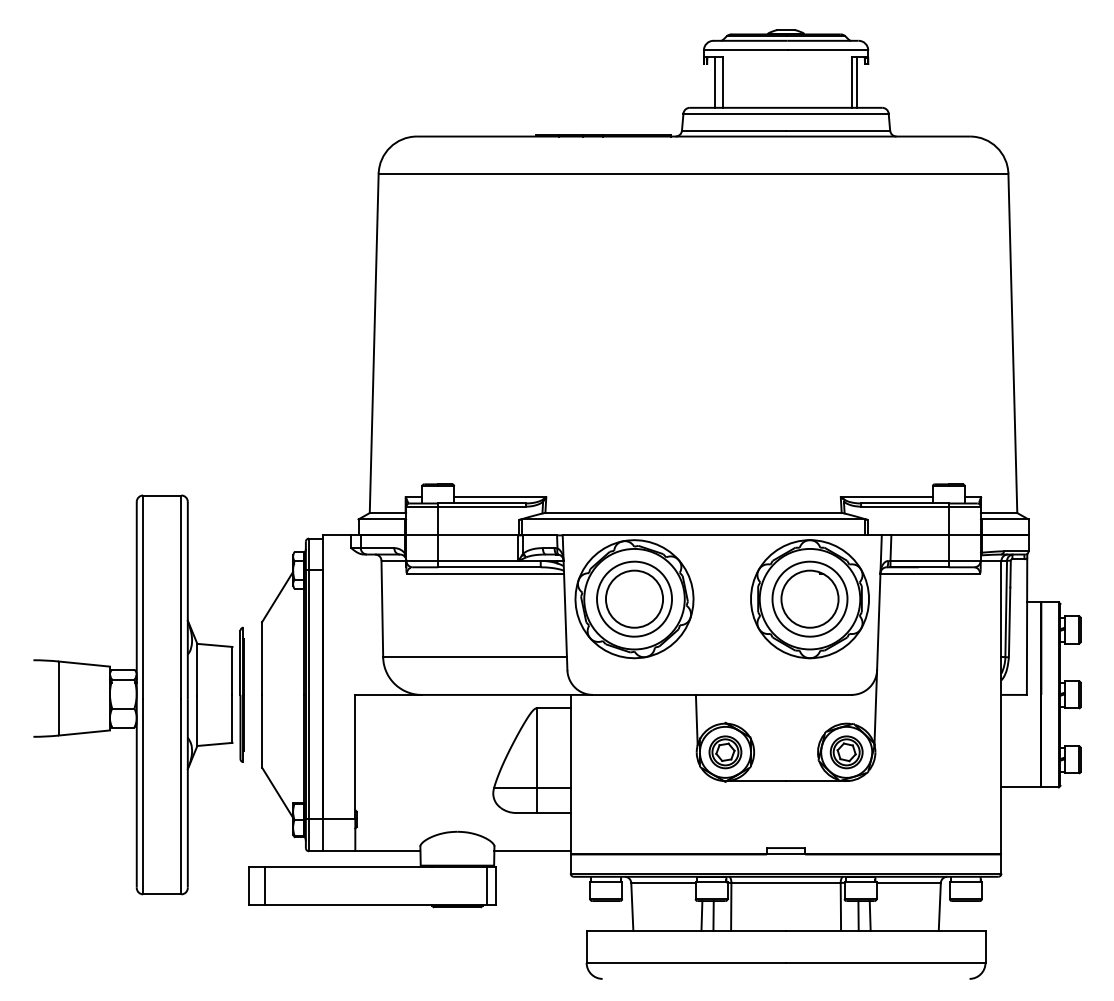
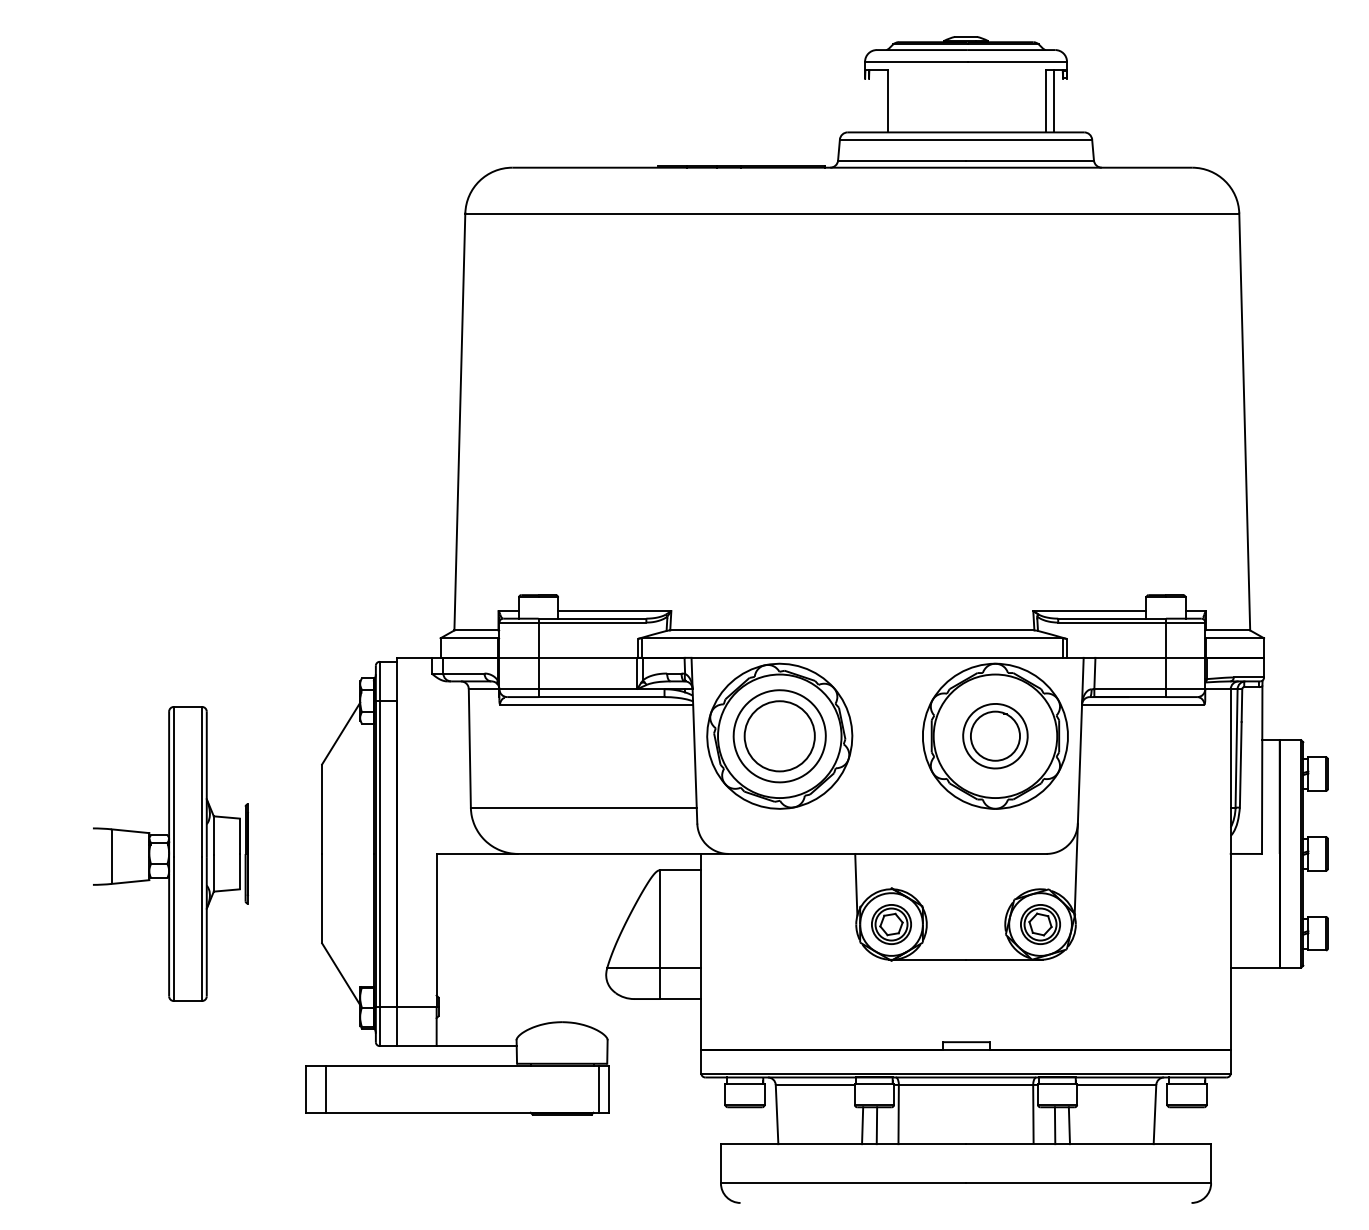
line: (714, 81) -> (878, 100), removed
part: (809, 598) -> (994, 735), size x0.7
part: (138, 694) -> (170, 853), size x0.6
line: (532, 851) -> (654, 1046), removed

